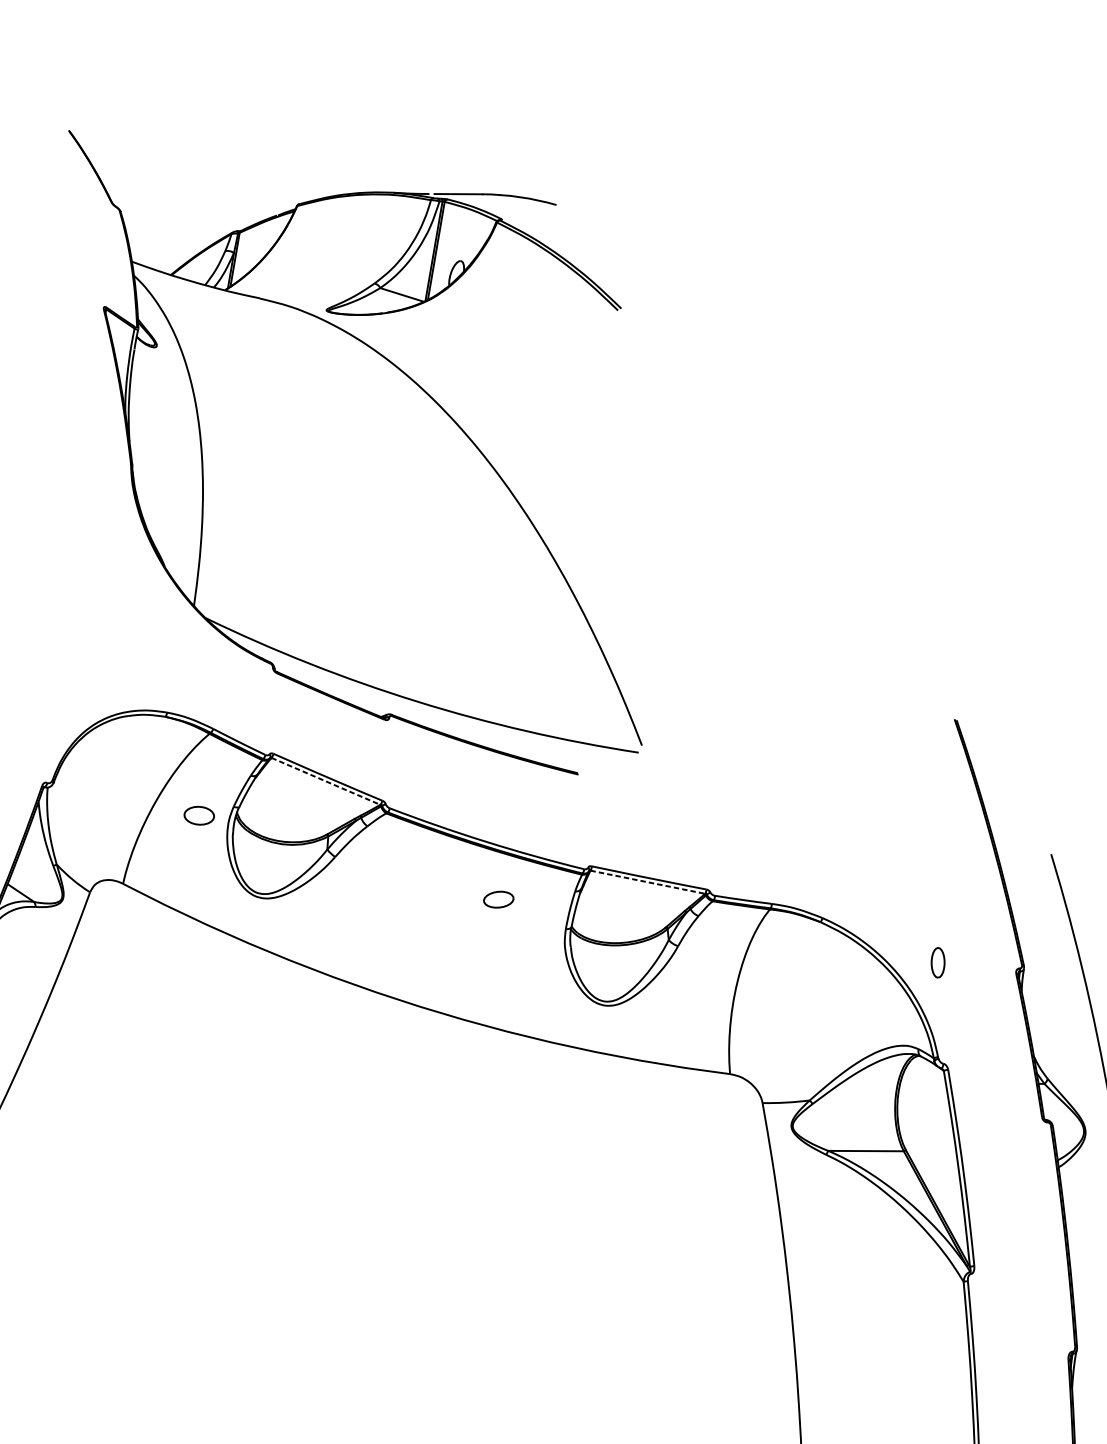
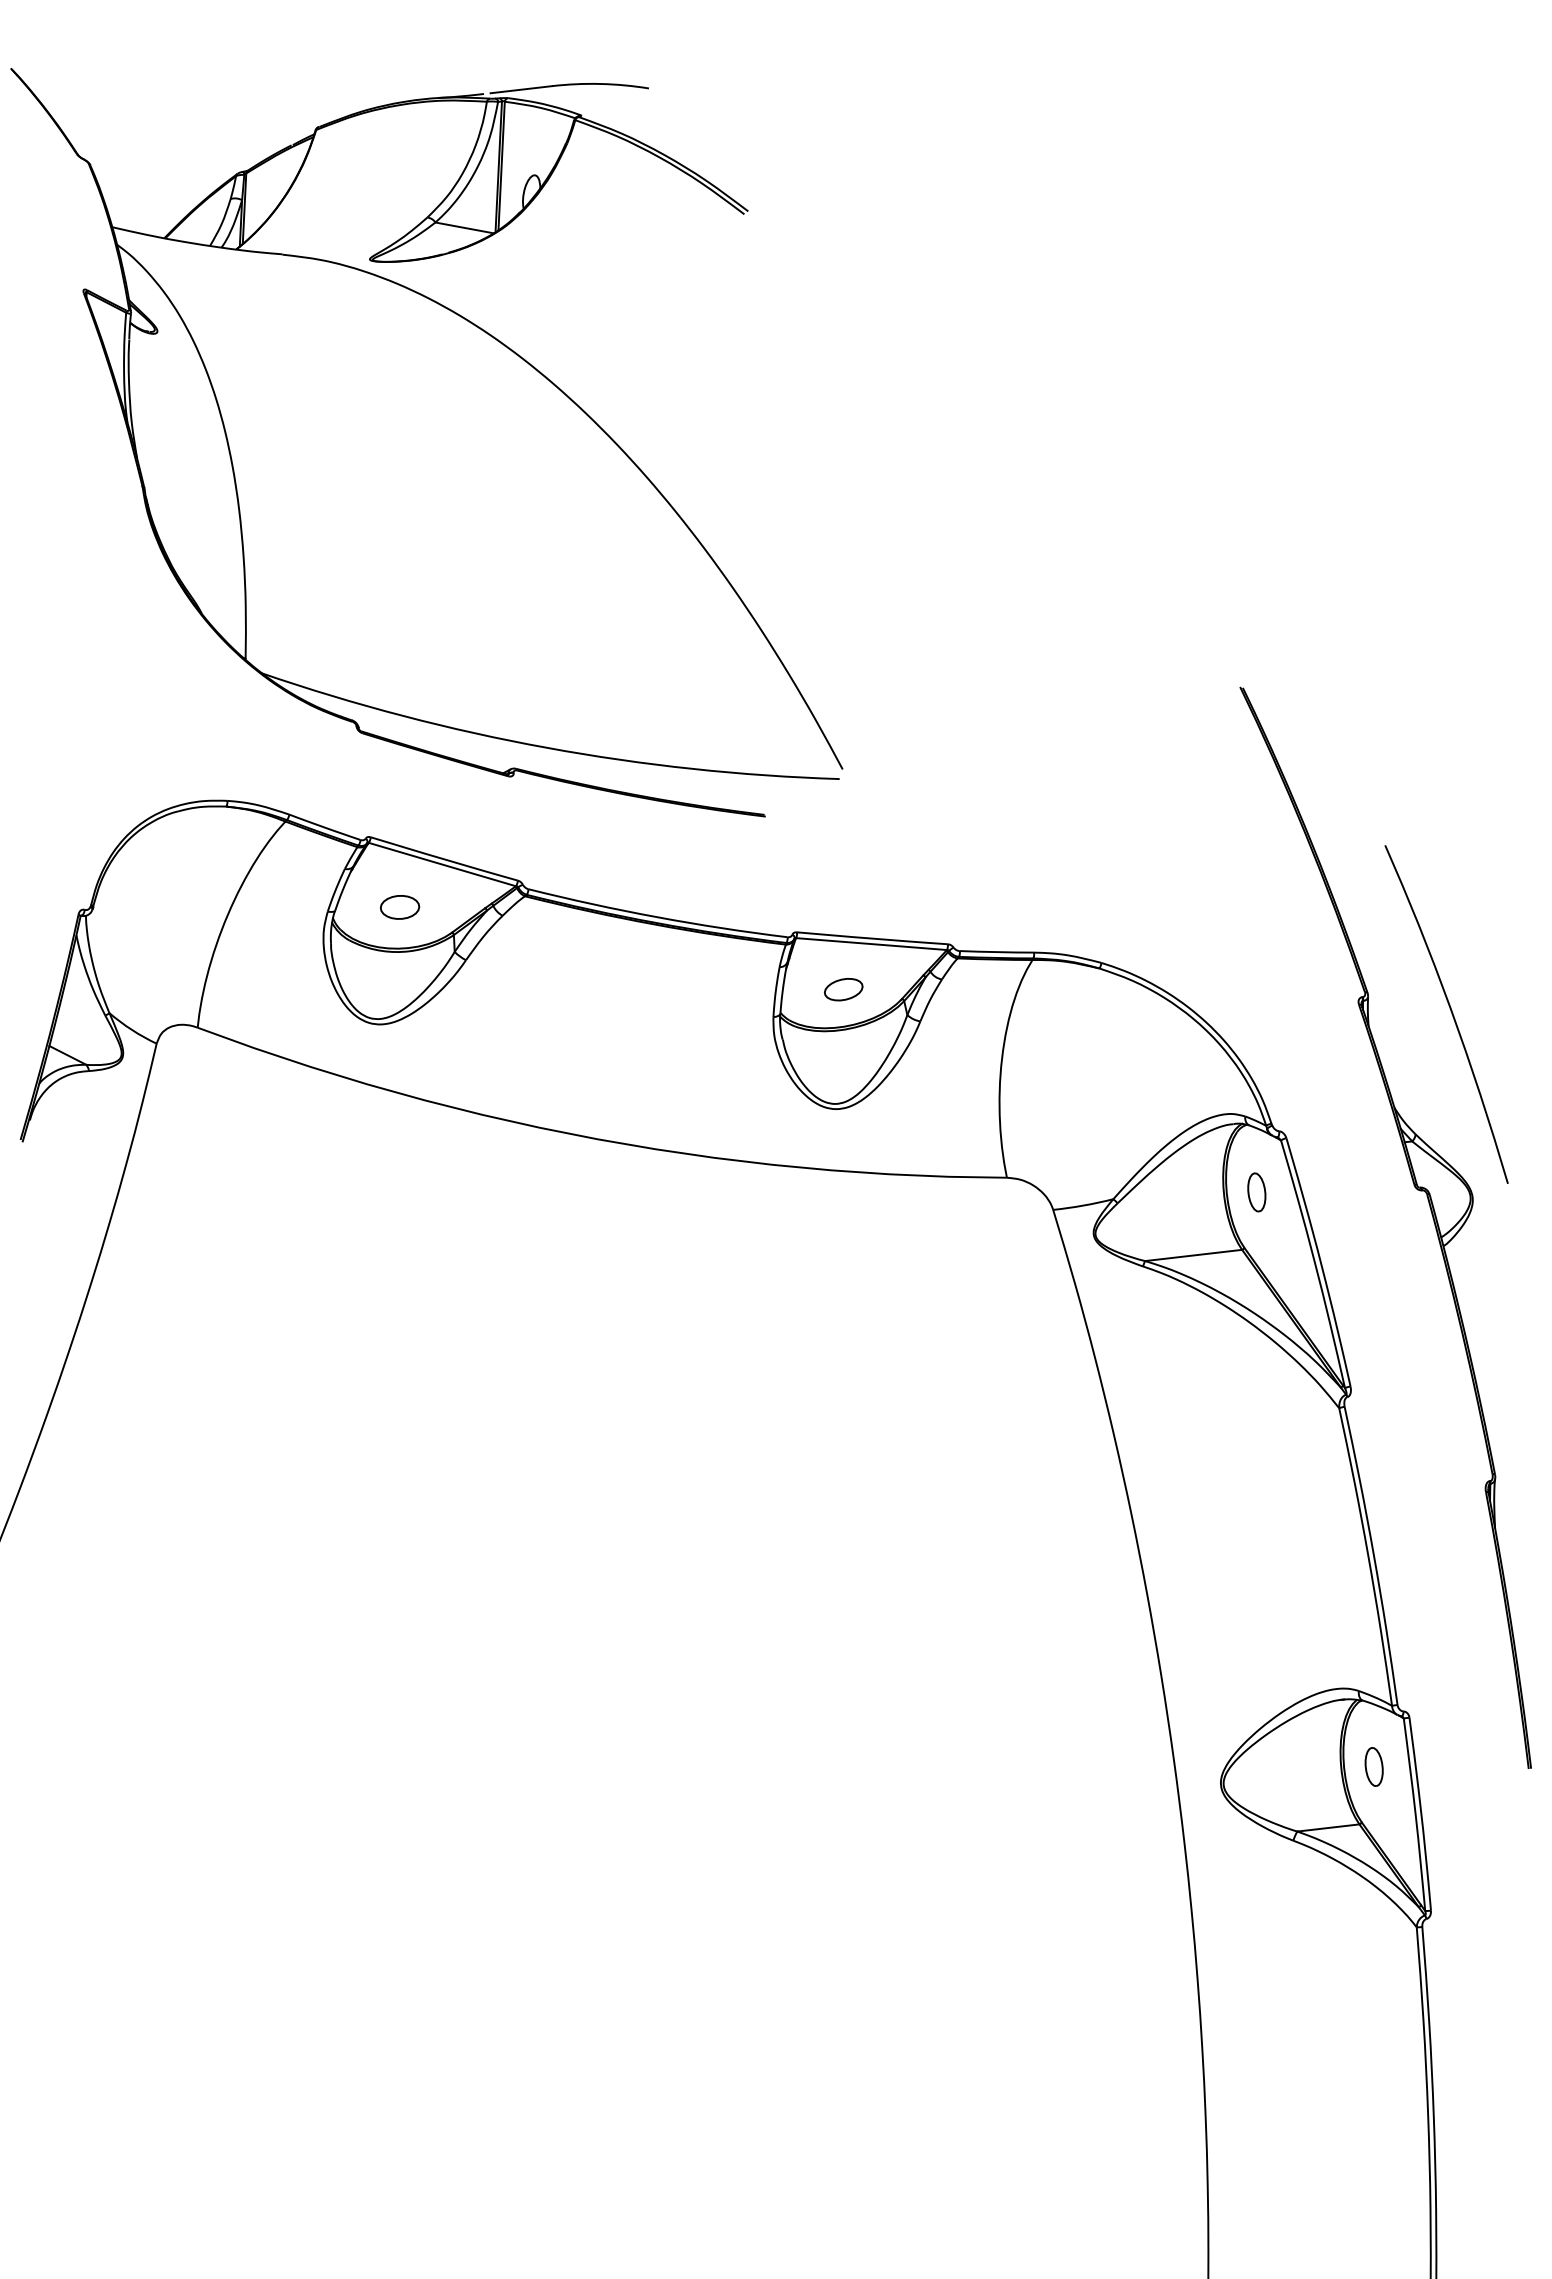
line: (326, 781) -> (442, 864), dashed -> solid
part: (198, 815) -> (399, 907), moved
line: (647, 882) -> (871, 944), dashed -> solid
part: (498, 899) -> (843, 989), moved
part: (937, 962) -> (1256, 1192), moved

